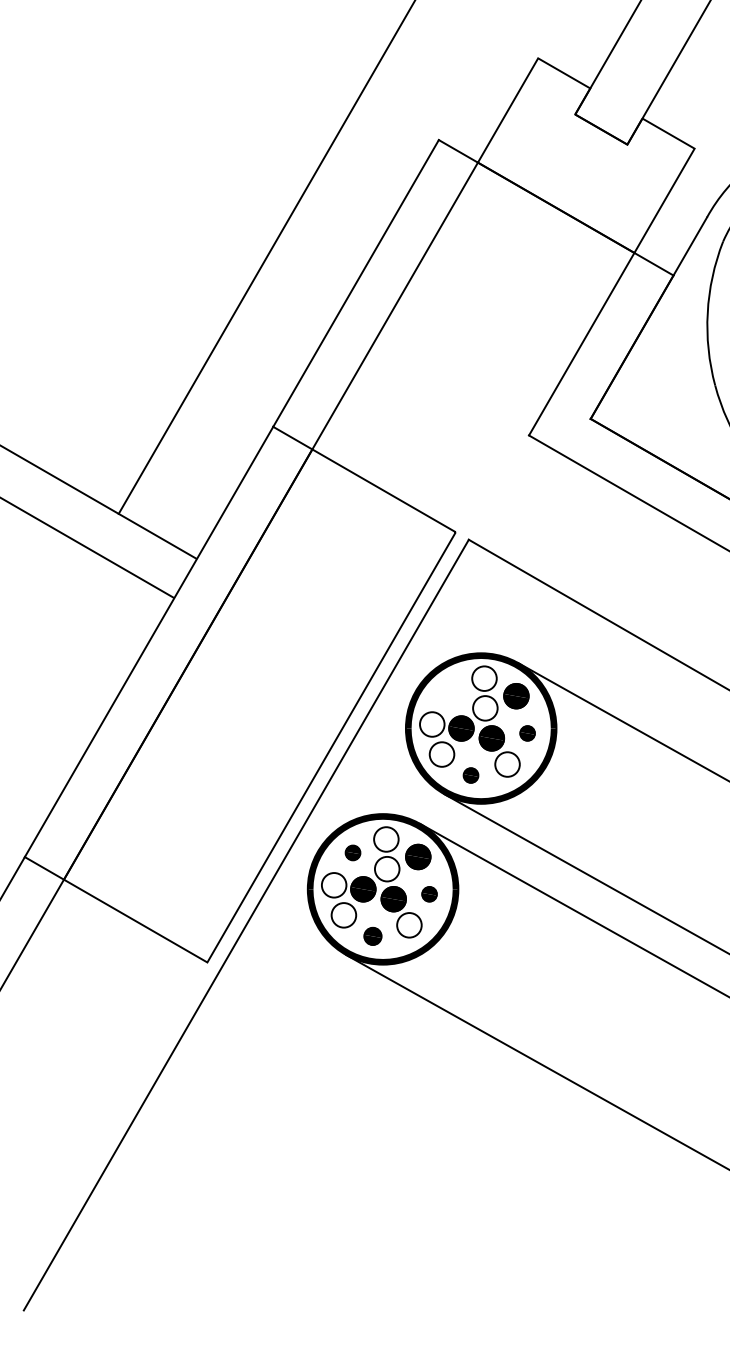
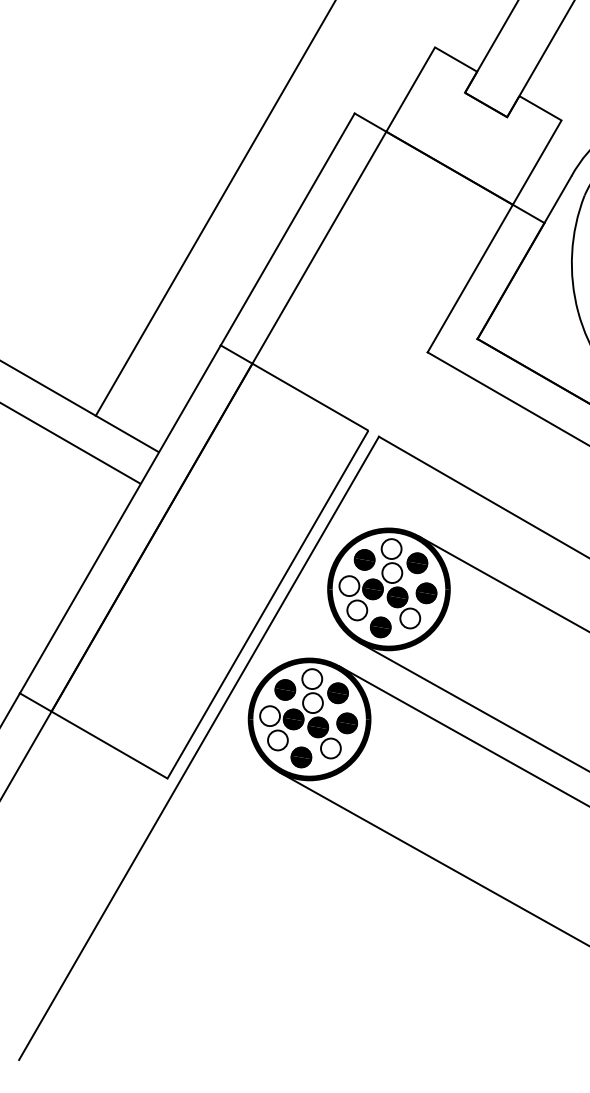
part: (451, 691) -> (364, 559), added
part: (527, 733) -> (426, 593), size x1.67
part: (470, 775) -> (380, 627), size x1.67
part: (352, 852) -> (284, 689), size x1.67
part: (429, 894) -> (347, 723), size x1.67
part: (372, 936) -> (301, 757), size x1.43

